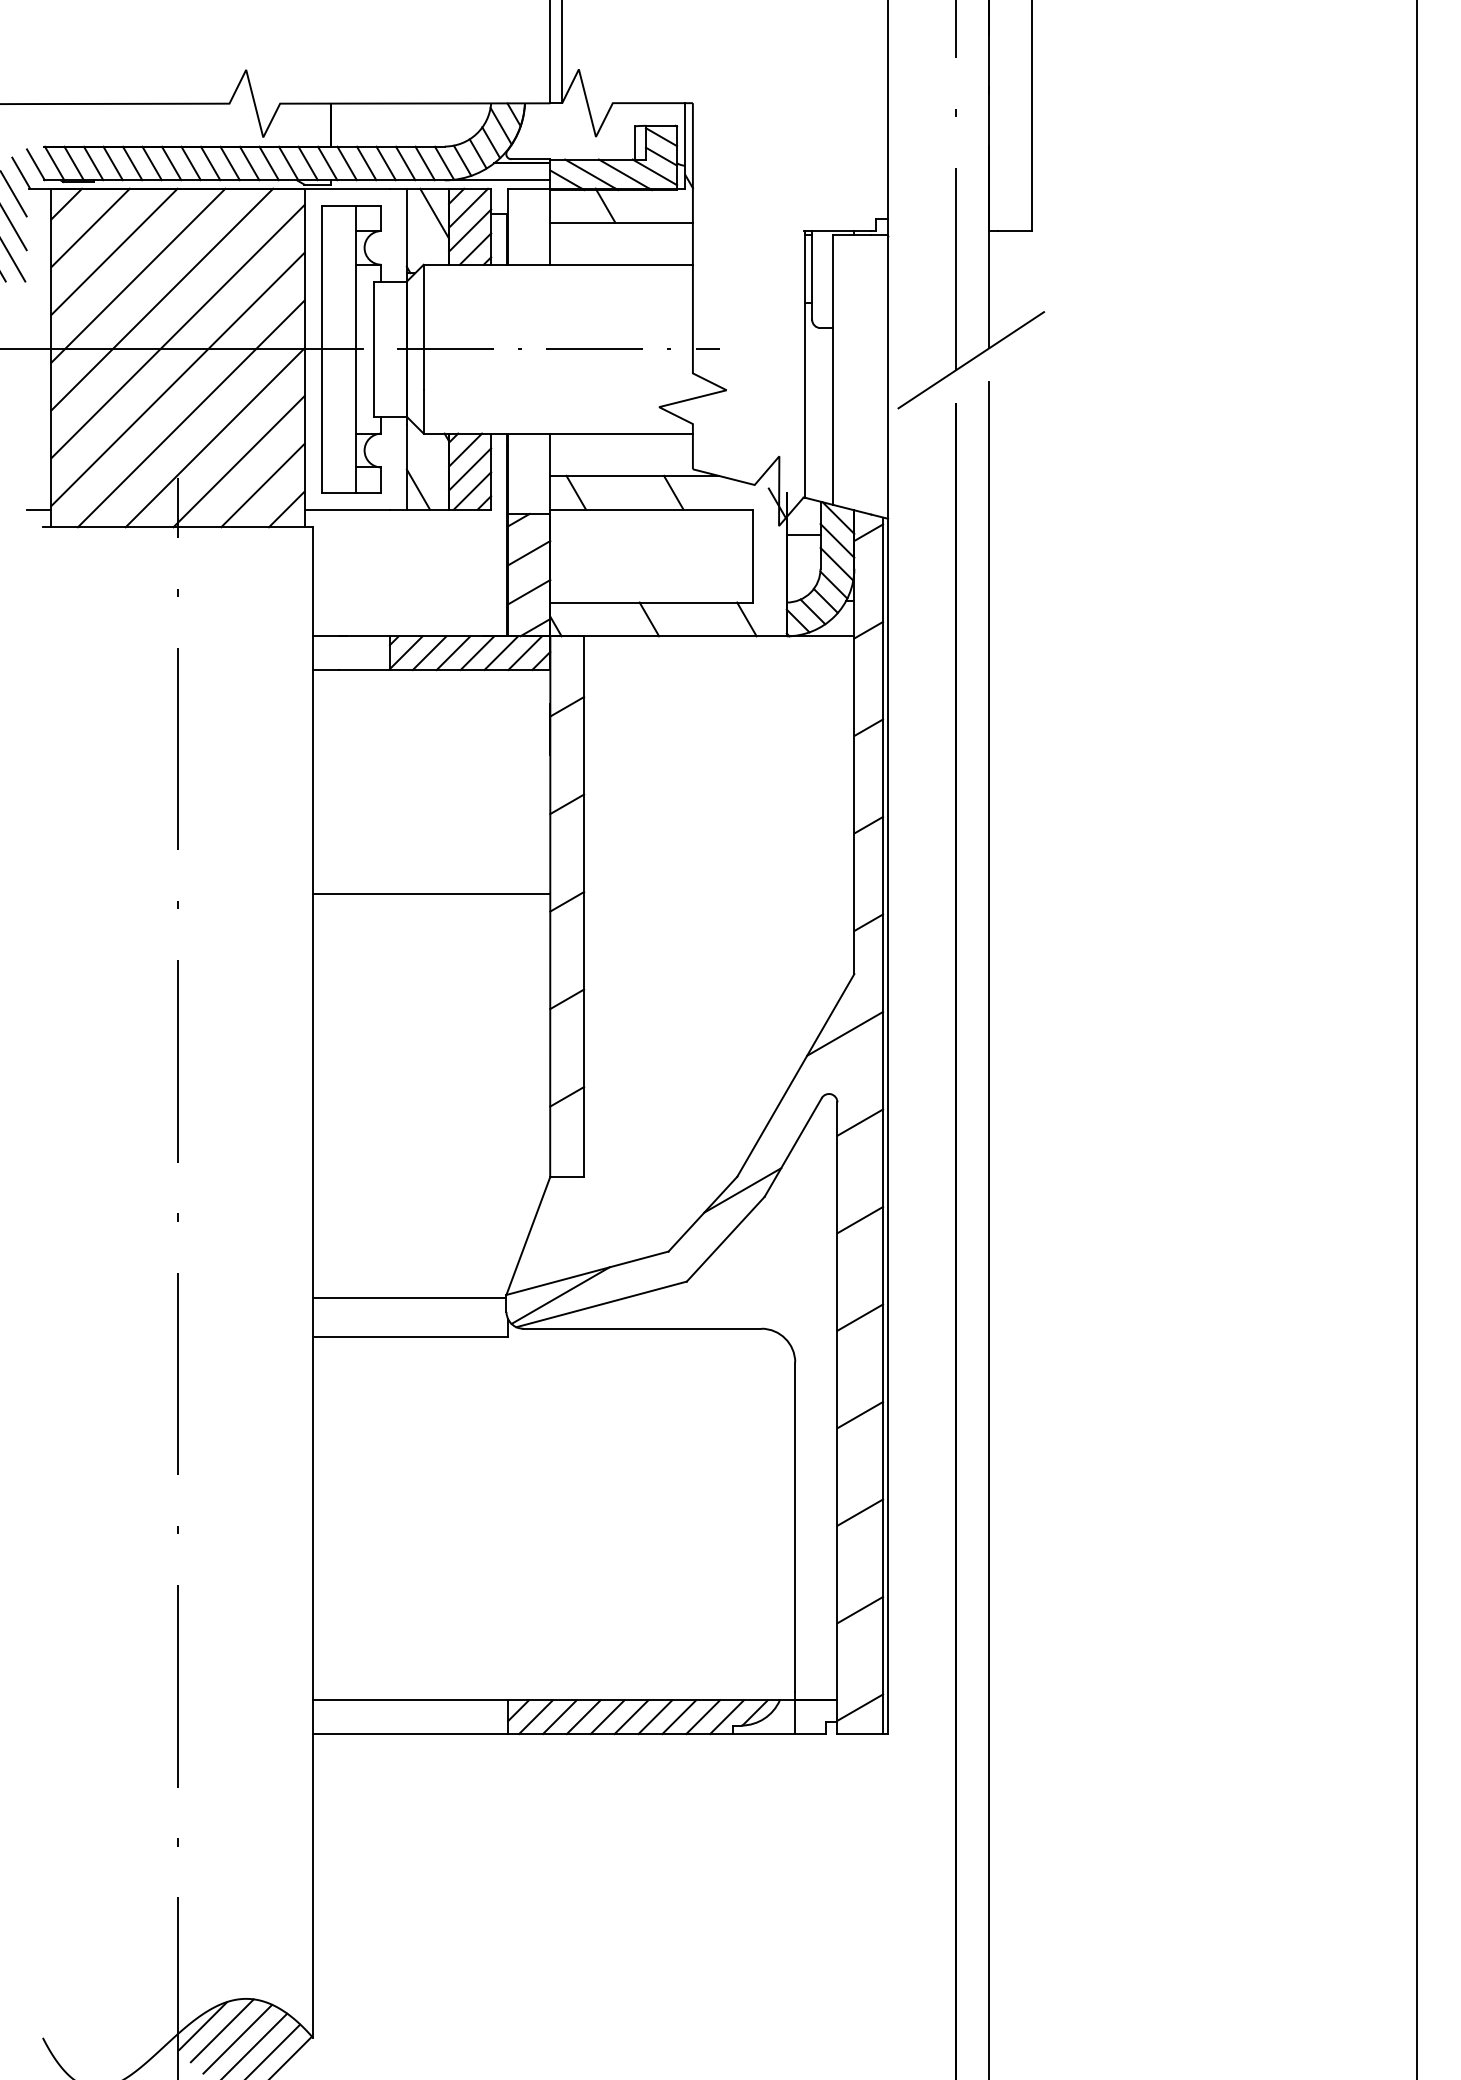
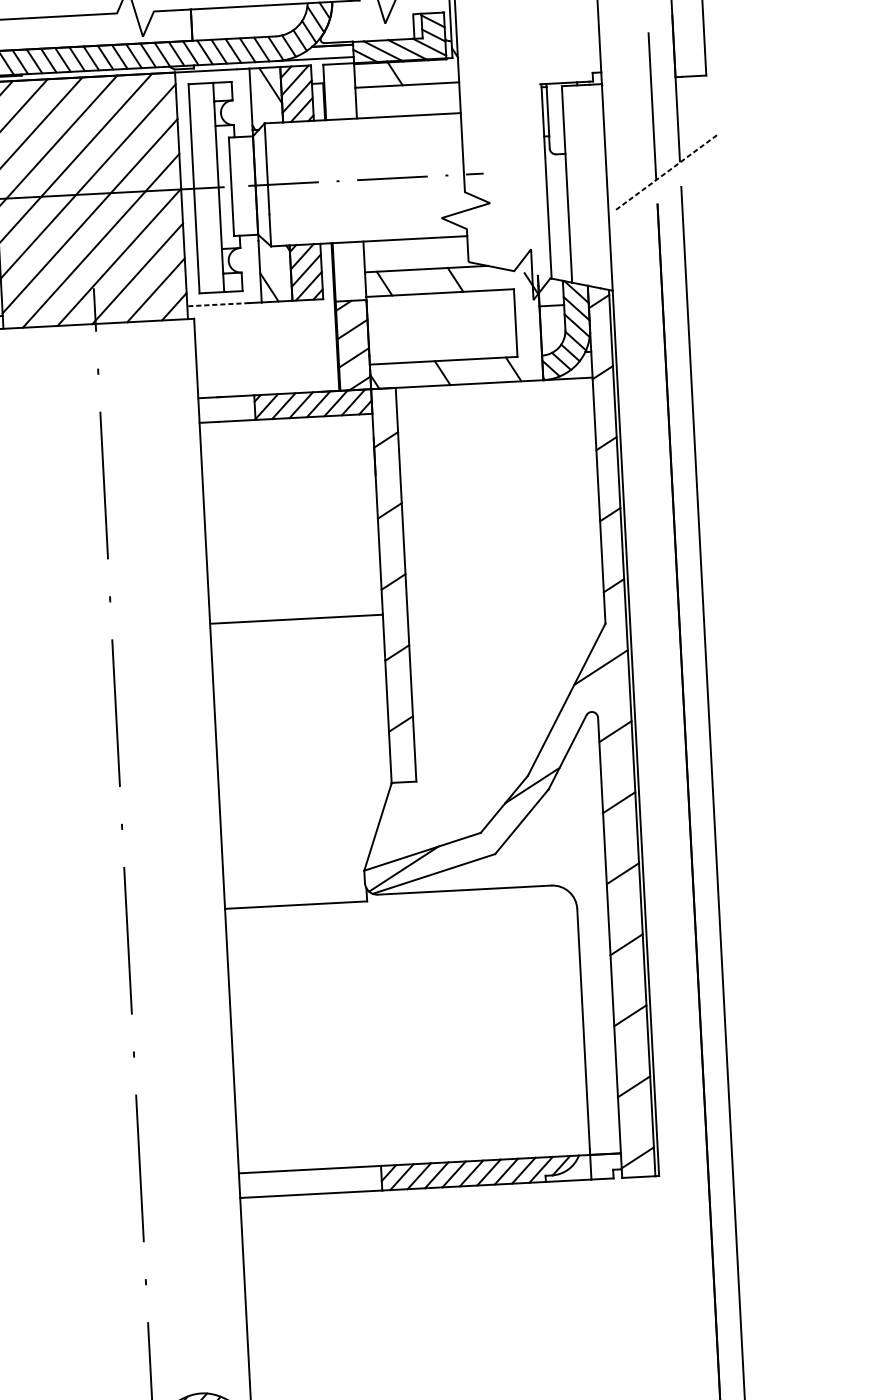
line: (971, 359) -> (667, 171), solid -> dashed
line: (347, 509) -> (218, 304), solid -> dashed
line: (431, 893) -> (296, 618), moved
line: (409, 1297) -> (293, 876), removed

